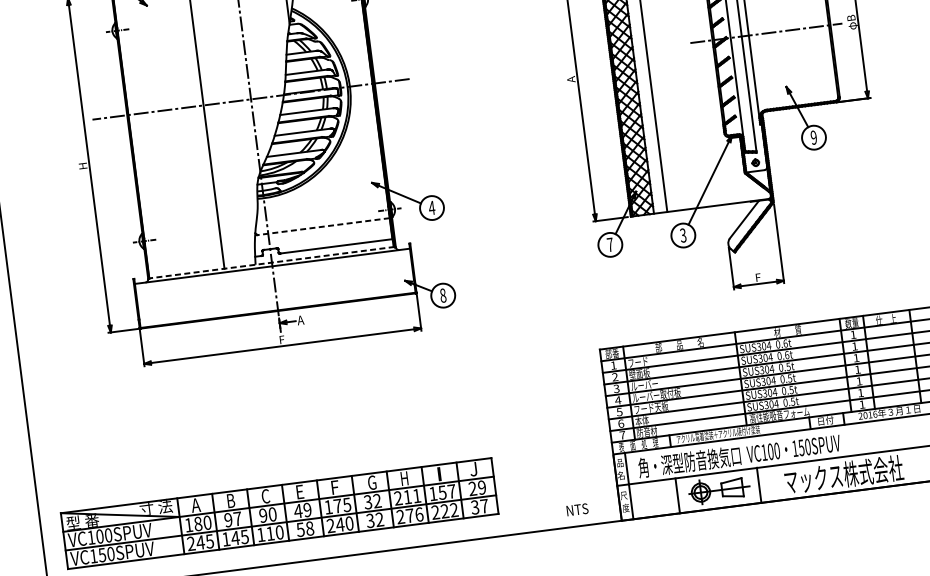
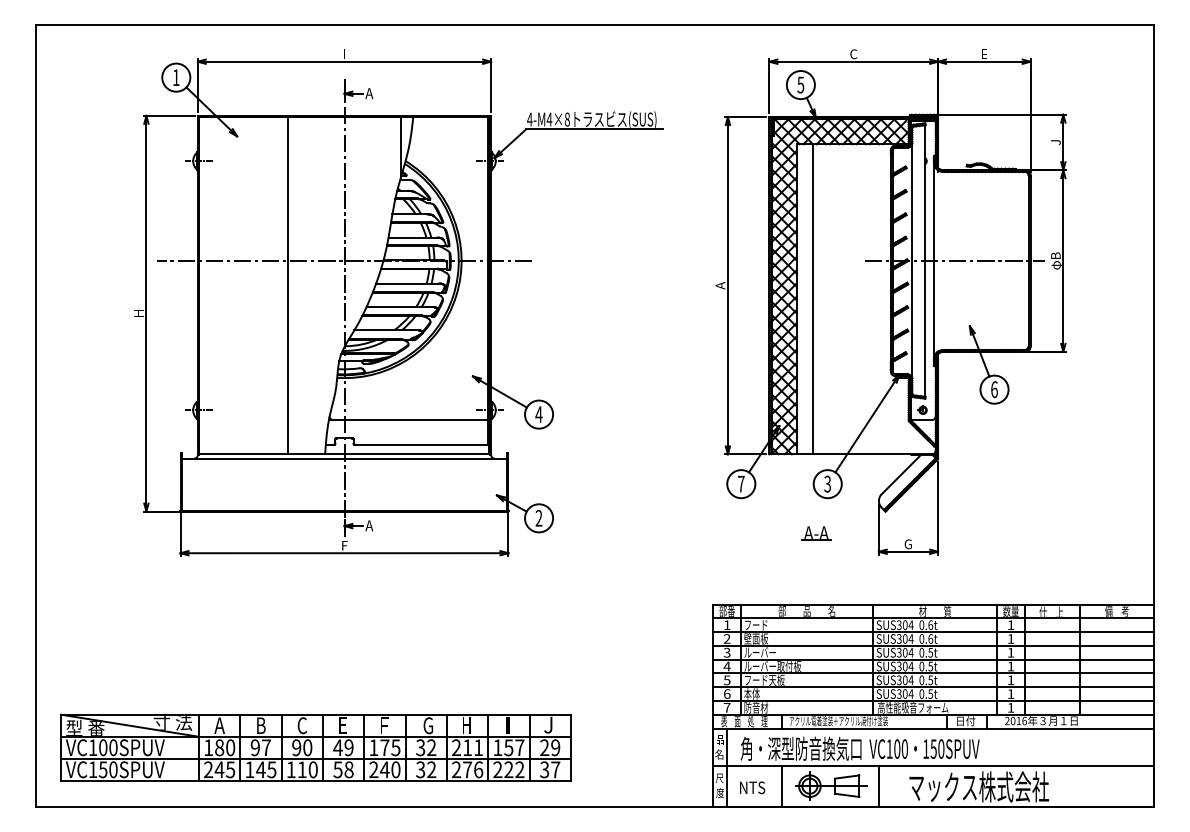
text: (813, 137) -> (994, 389), 9 -> 6
line: (322, 227) -> (408, 420), dashed -> solid
line: (271, 262) -> (344, 454), dashed -> solid
text: (757, 277) -> (907, 544), F -> G
part: (679, 278) -> (816, 533), added
text: (442, 295) -> (538, 517), 8 -> 2
text: (577, 509) -> (752, 787), moved

